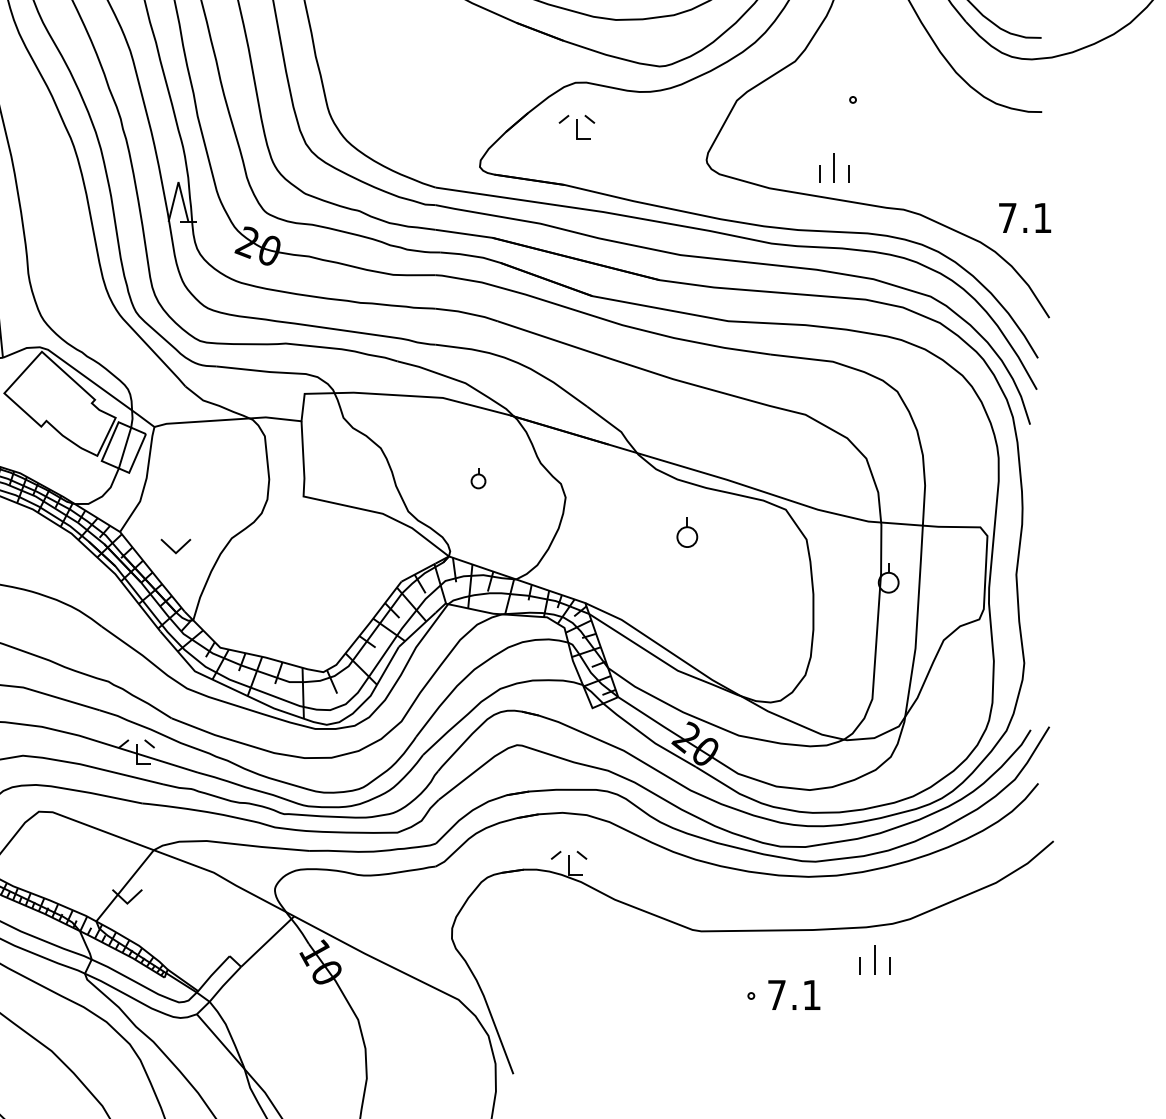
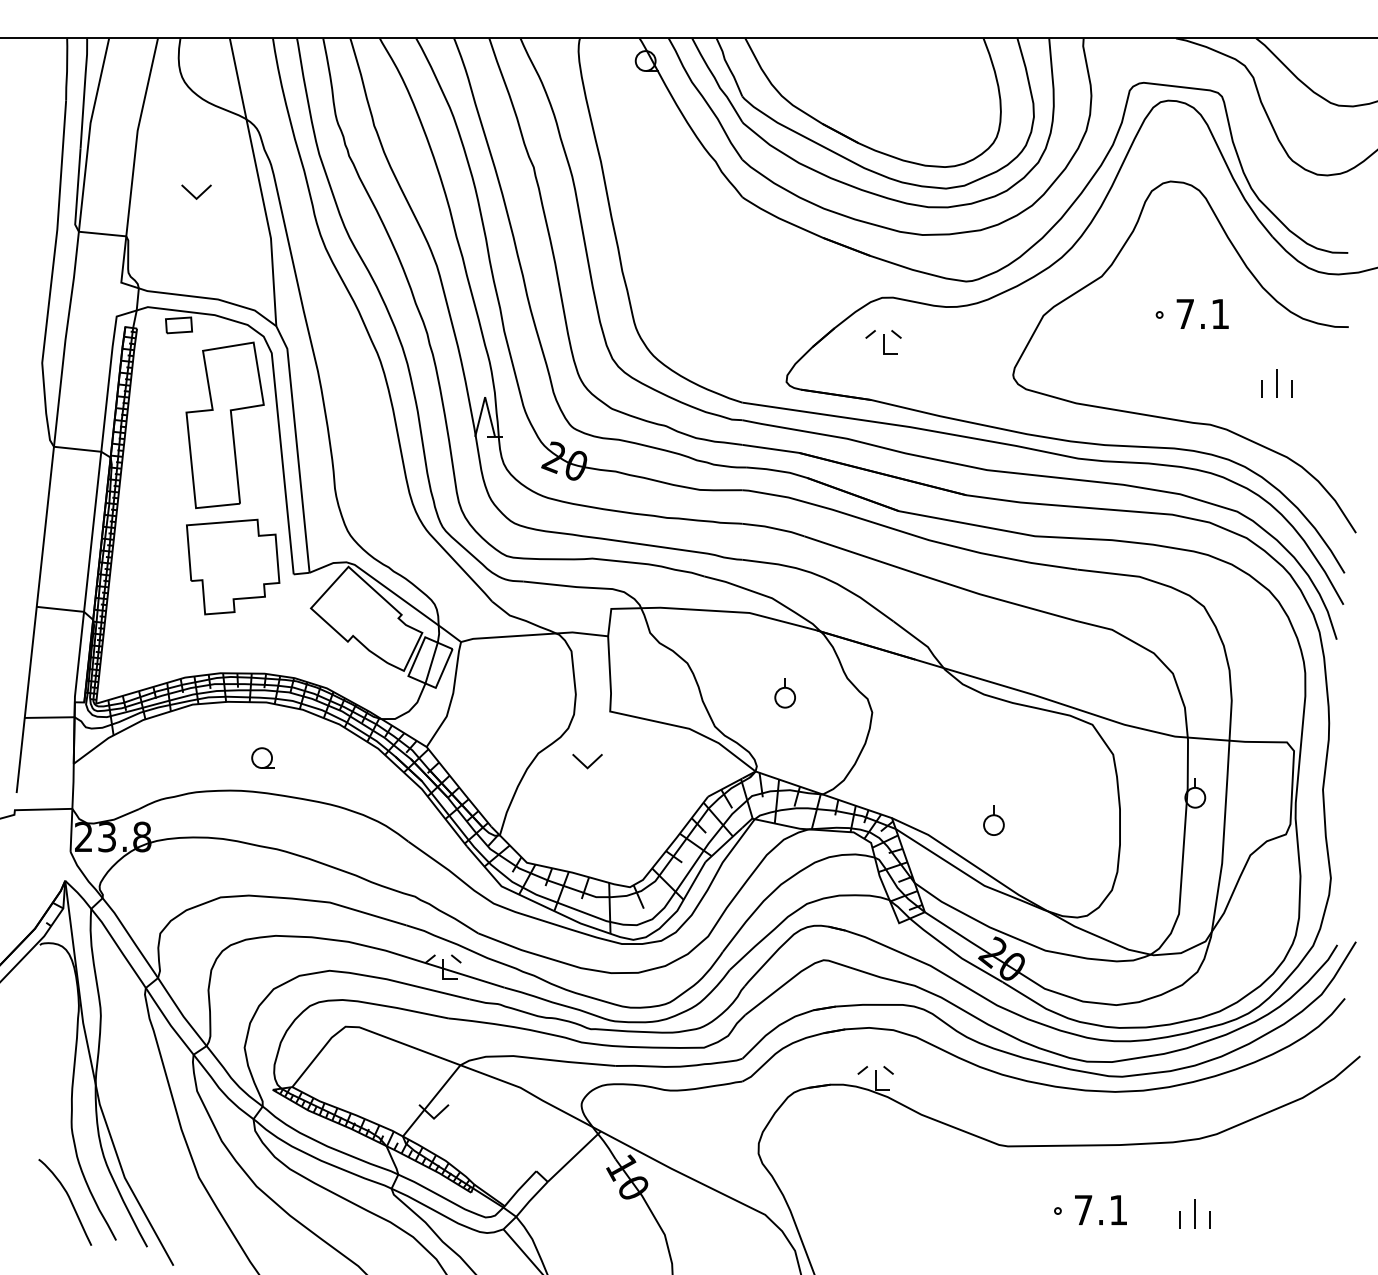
part: (833, 168) -> (1276, 383), moved
text: (1024, 217) -> (1202, 313), moved
part: (477, 478) -> (784, 693), size x1.43
part: (686, 532) -> (993, 820), moved
part: (175, 546) -> (587, 761), moved
part: (874, 959) -> (1194, 1213), moved

